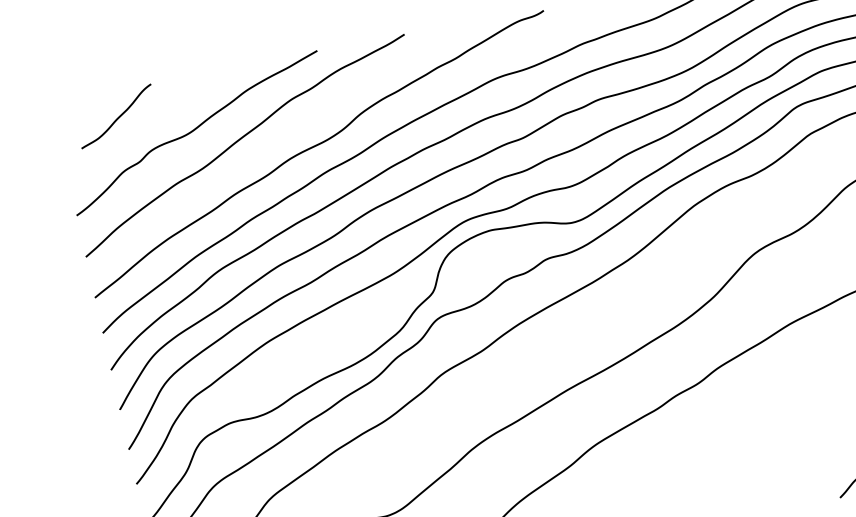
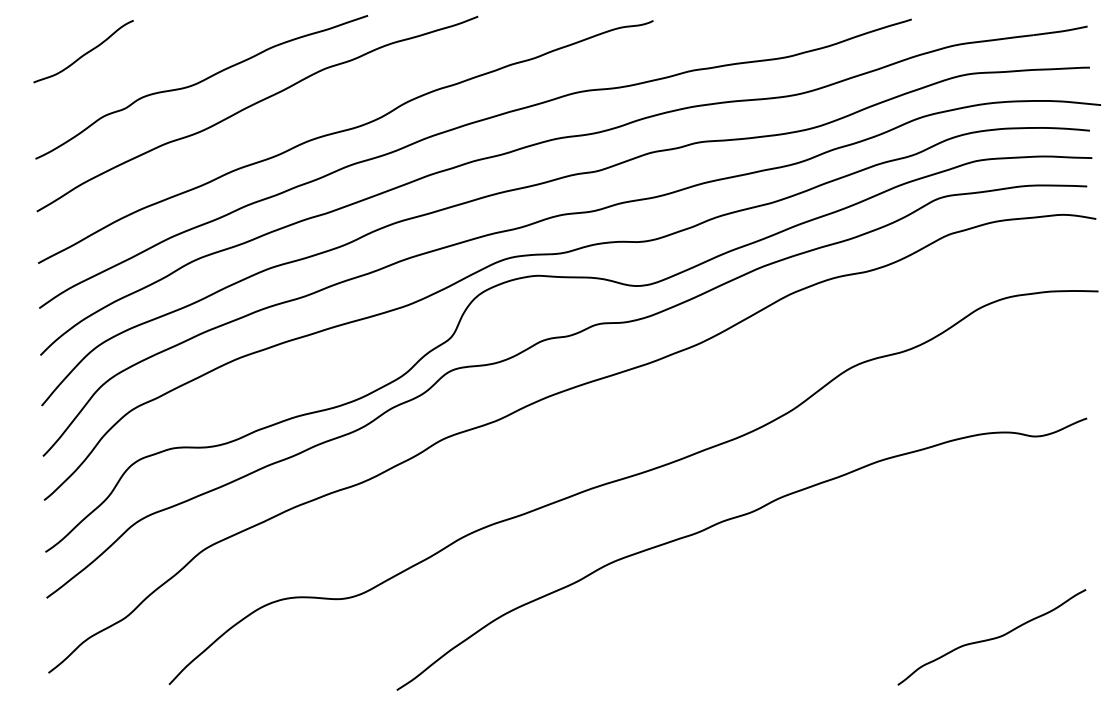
curve: (117, 117) -> (84, 53), moved

